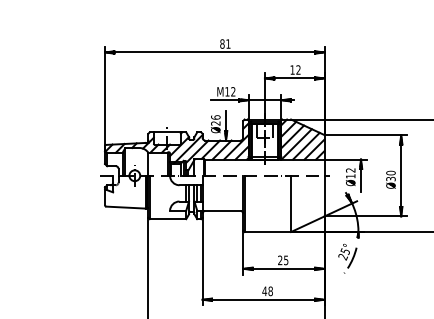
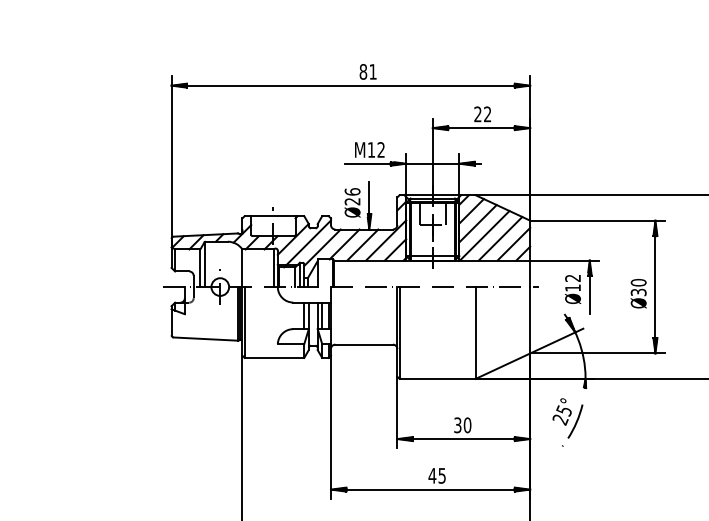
text: (292, 69) -> (477, 113), 12 -> 22
text: (283, 260) -> (463, 425), 25 -> 30
text: (270, 291) -> (441, 476), 48 -> 45

